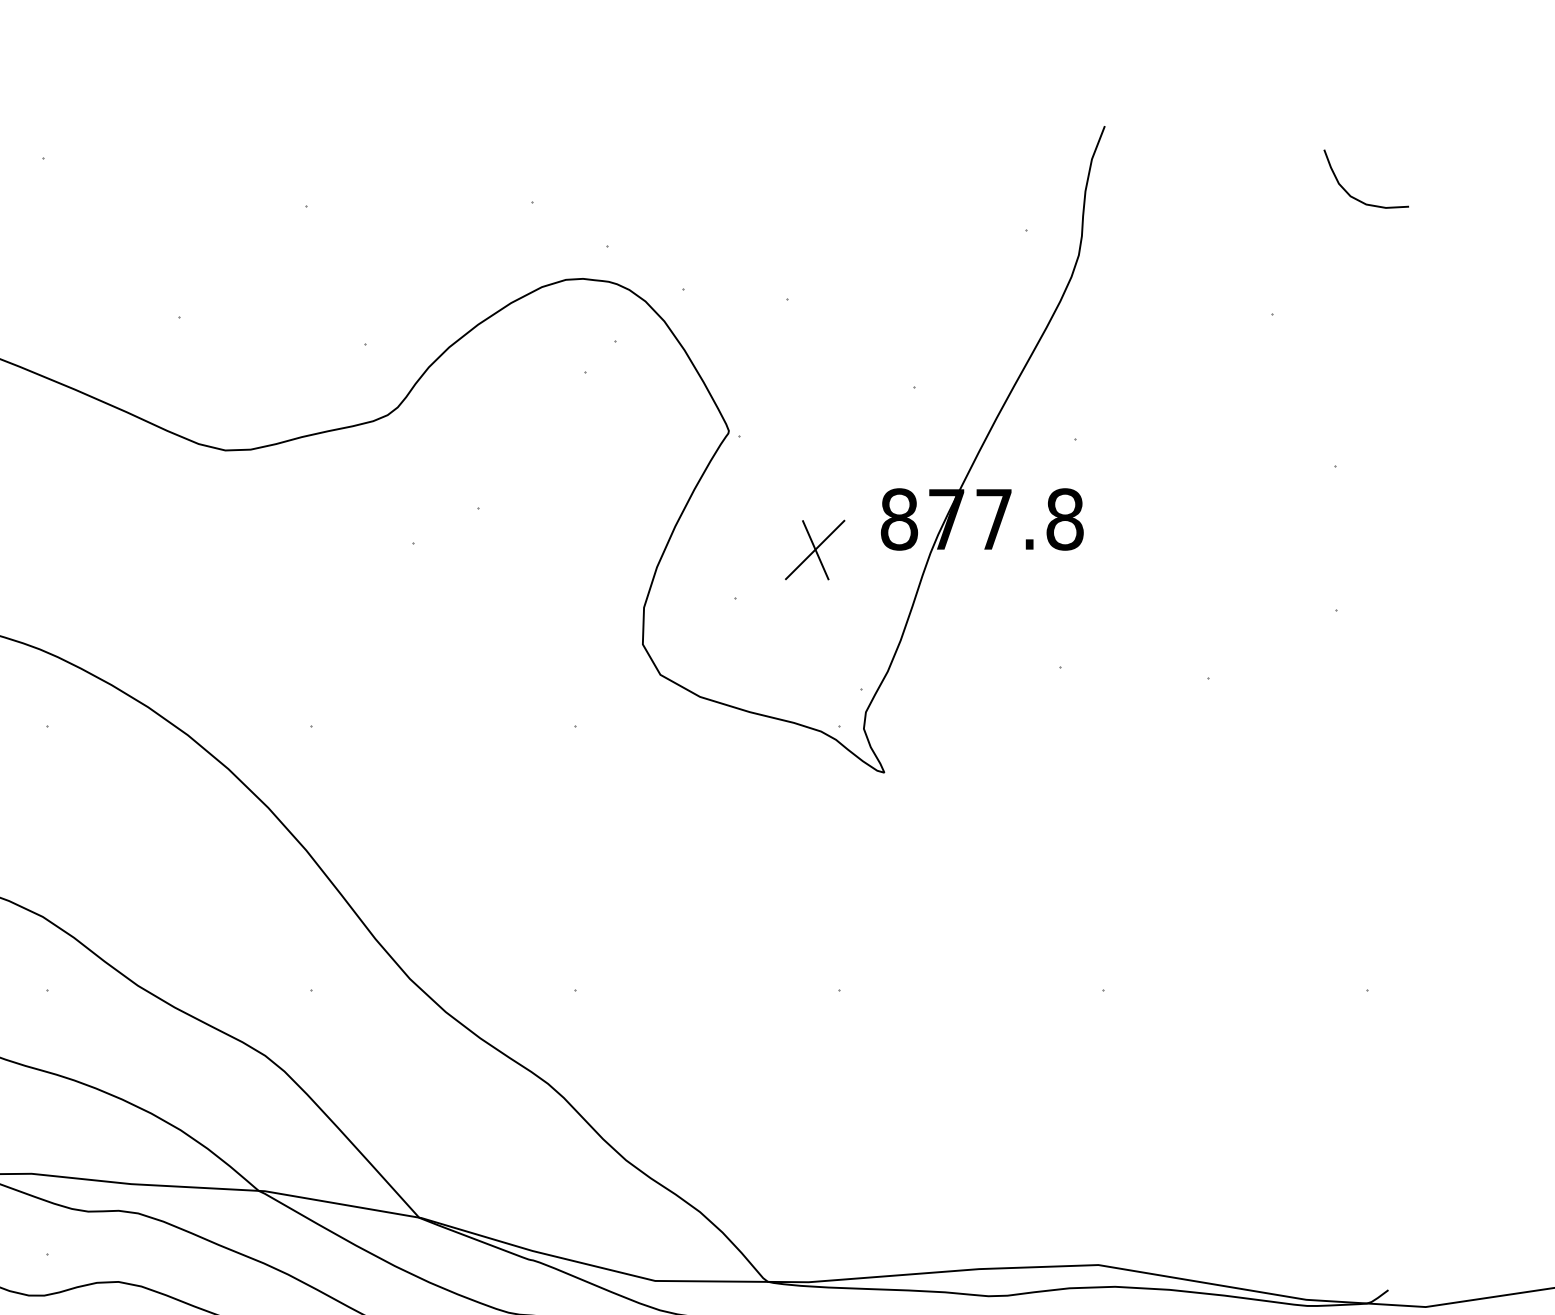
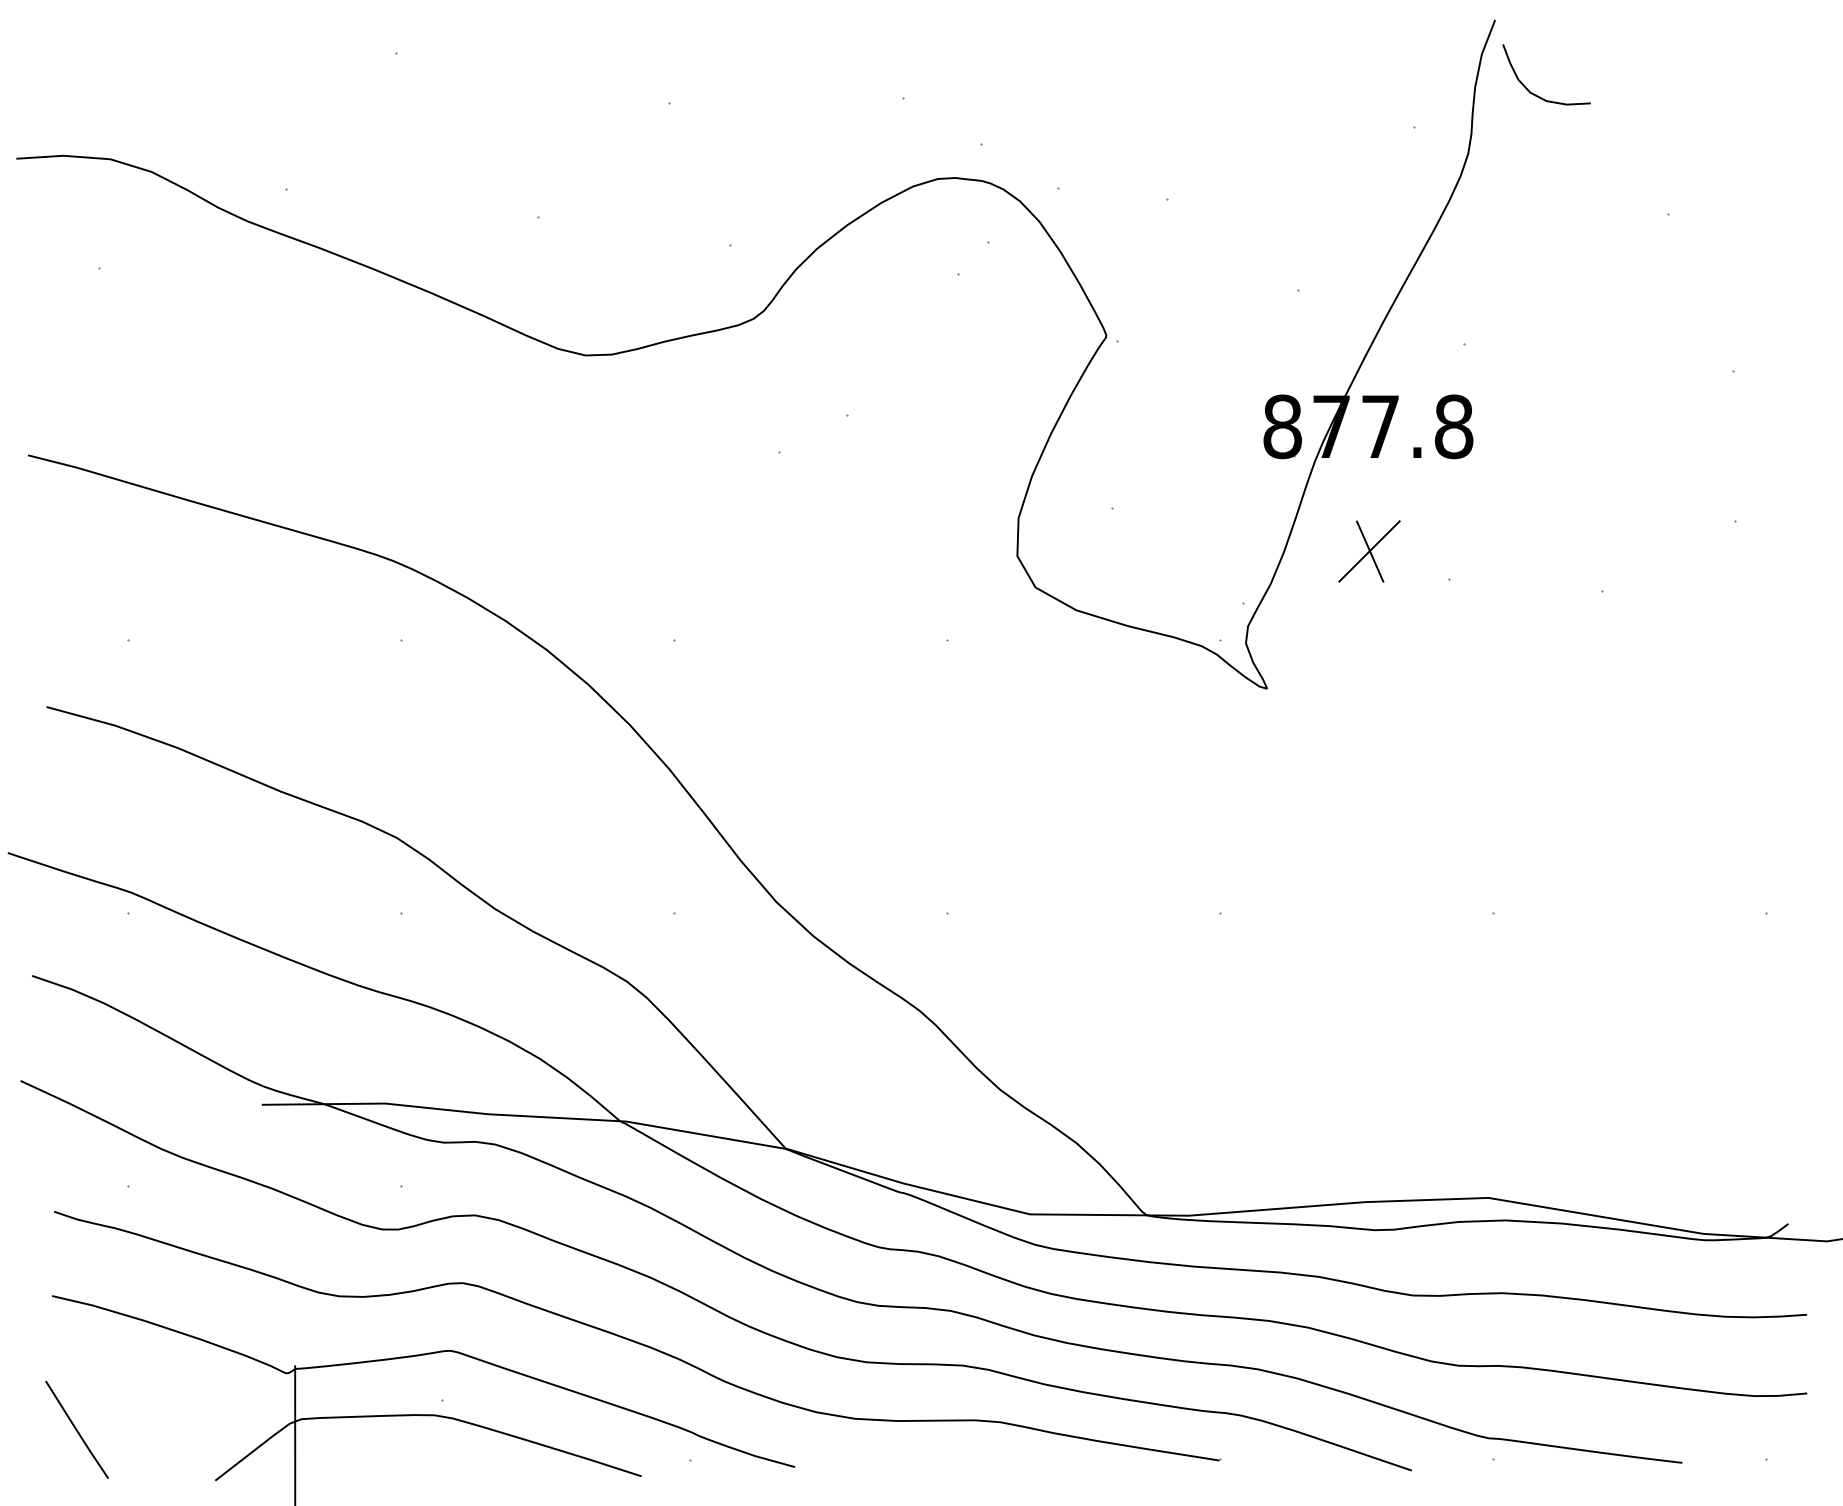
curve: (1356, 198) -> (1536, 94), moved
part: (815, 550) -> (1369, 551), moved

